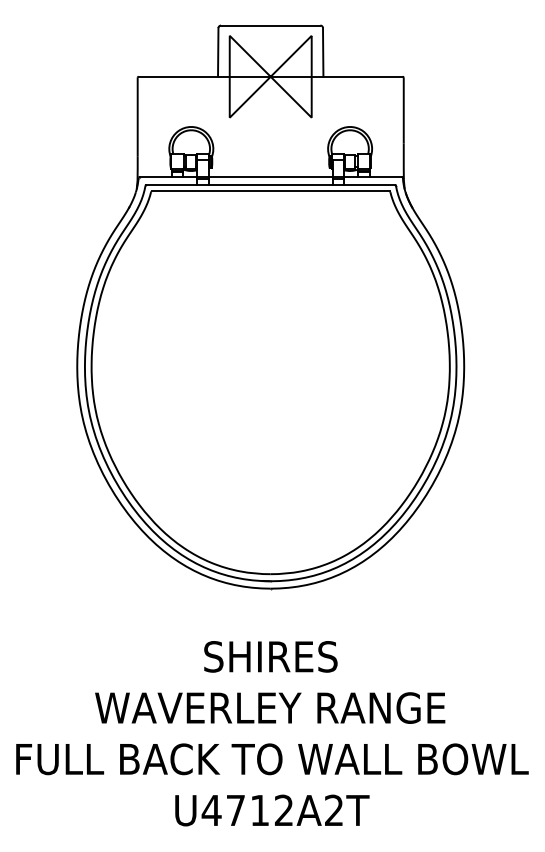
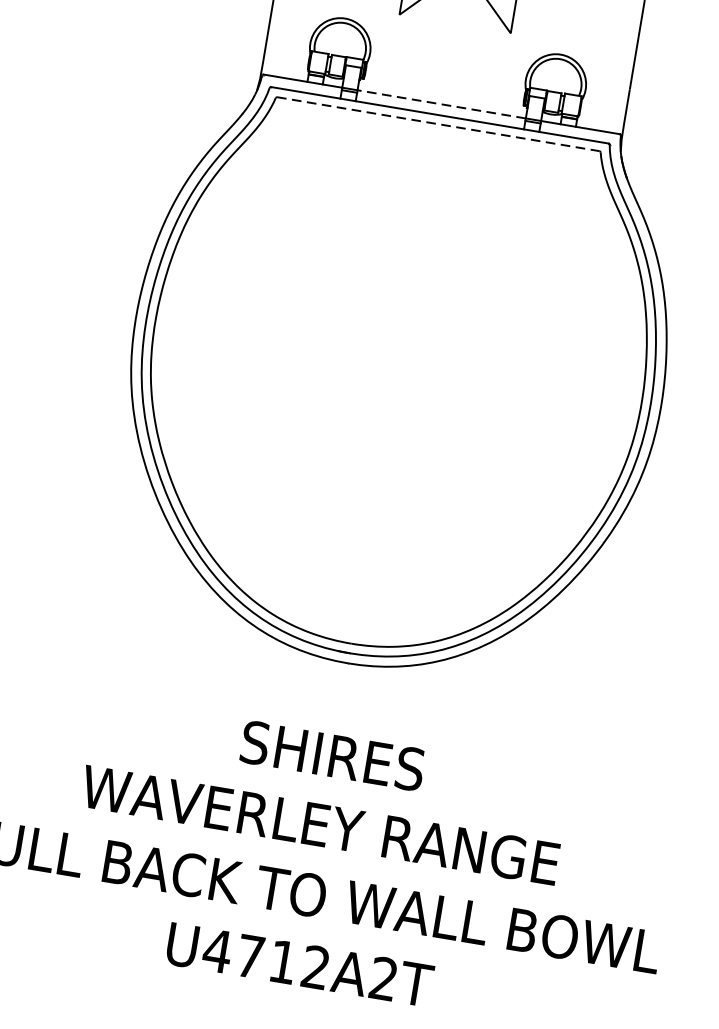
line: (270, 176) -> (441, 103), solid -> dashed
line: (270, 191) -> (438, 124), solid -> dashed

